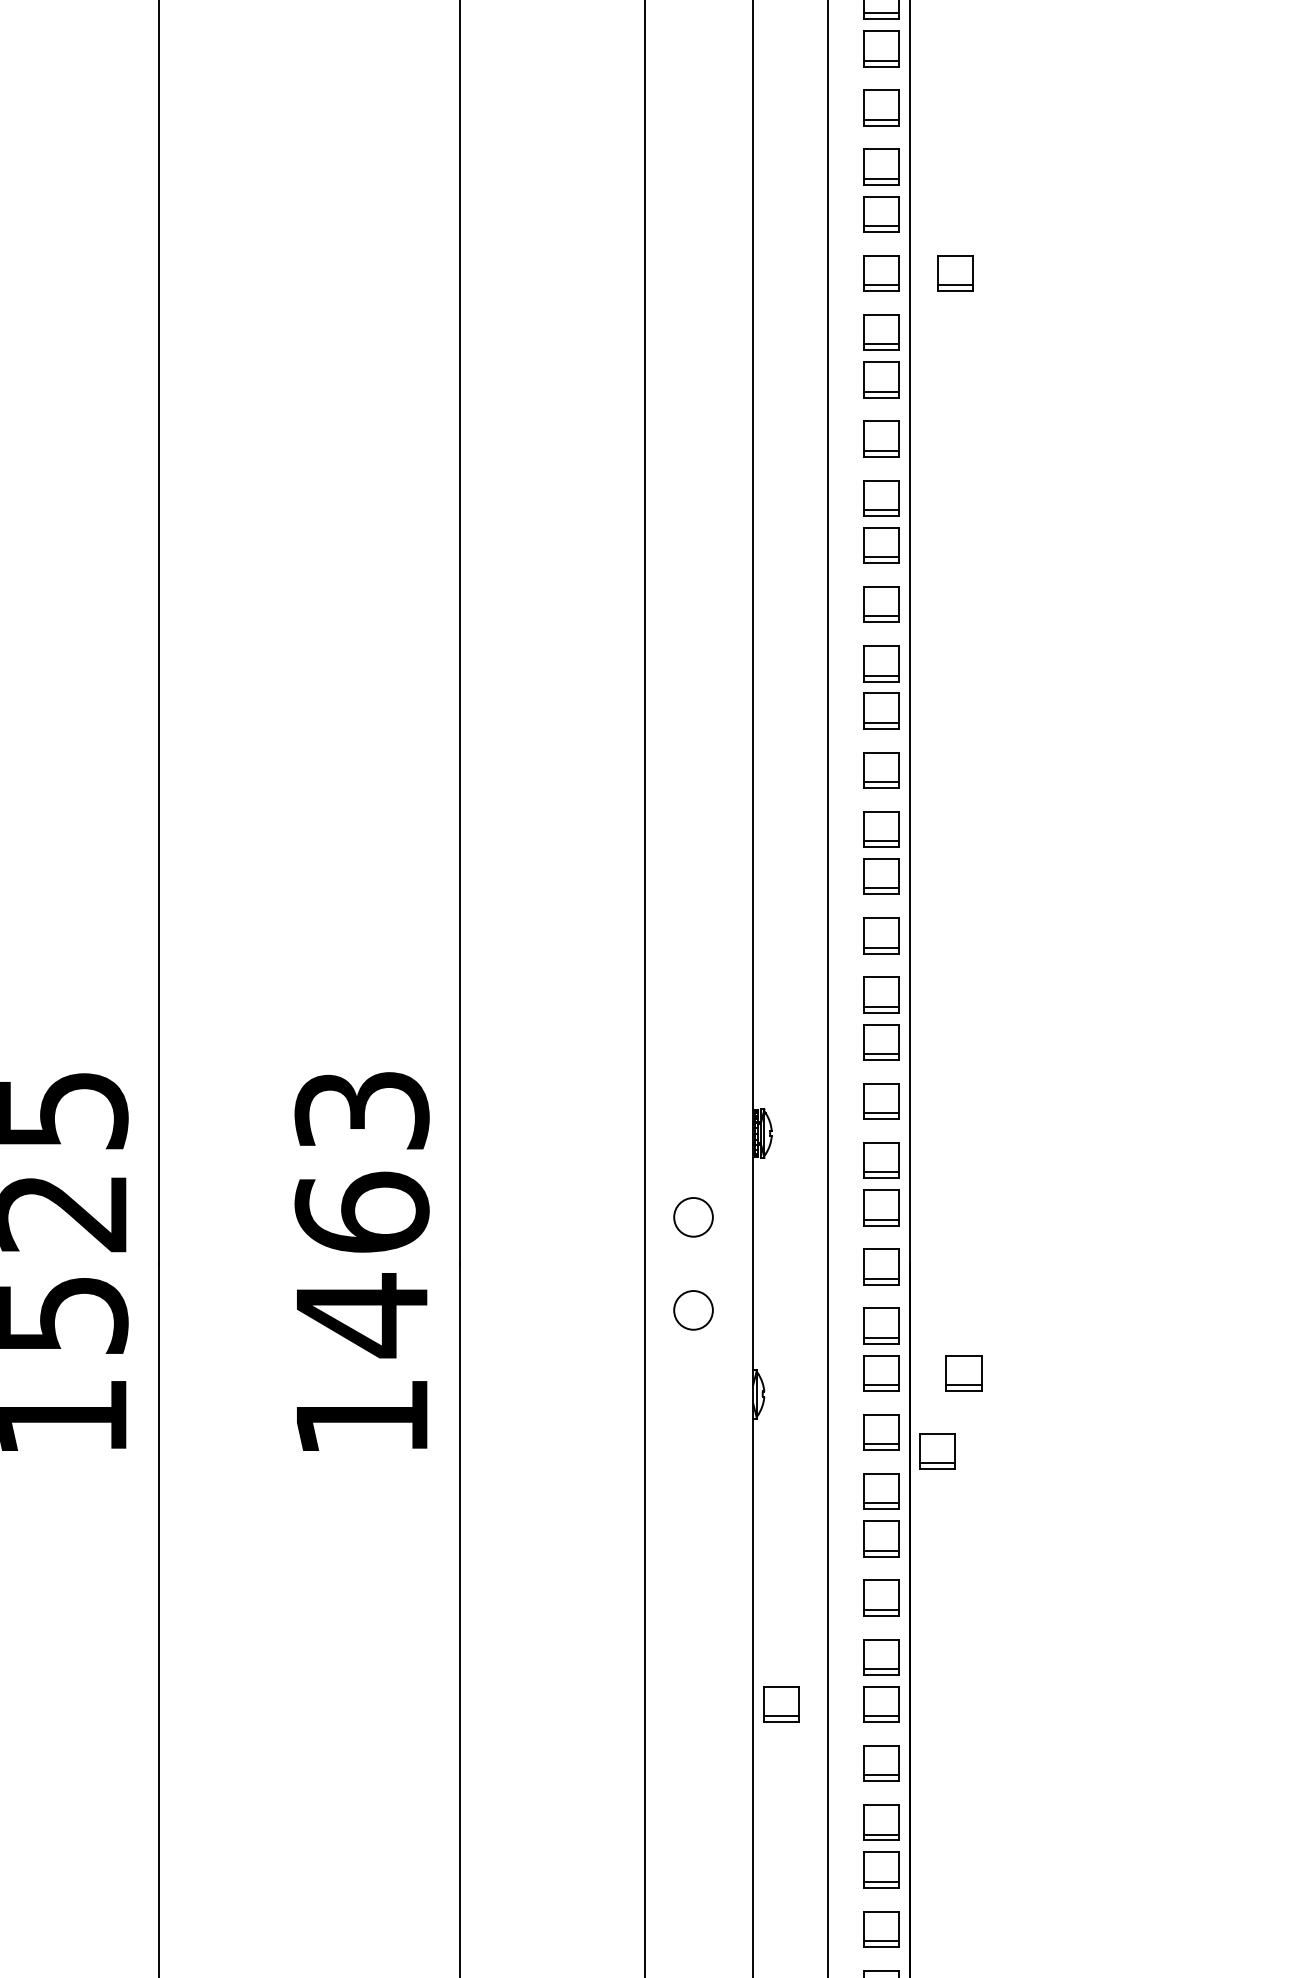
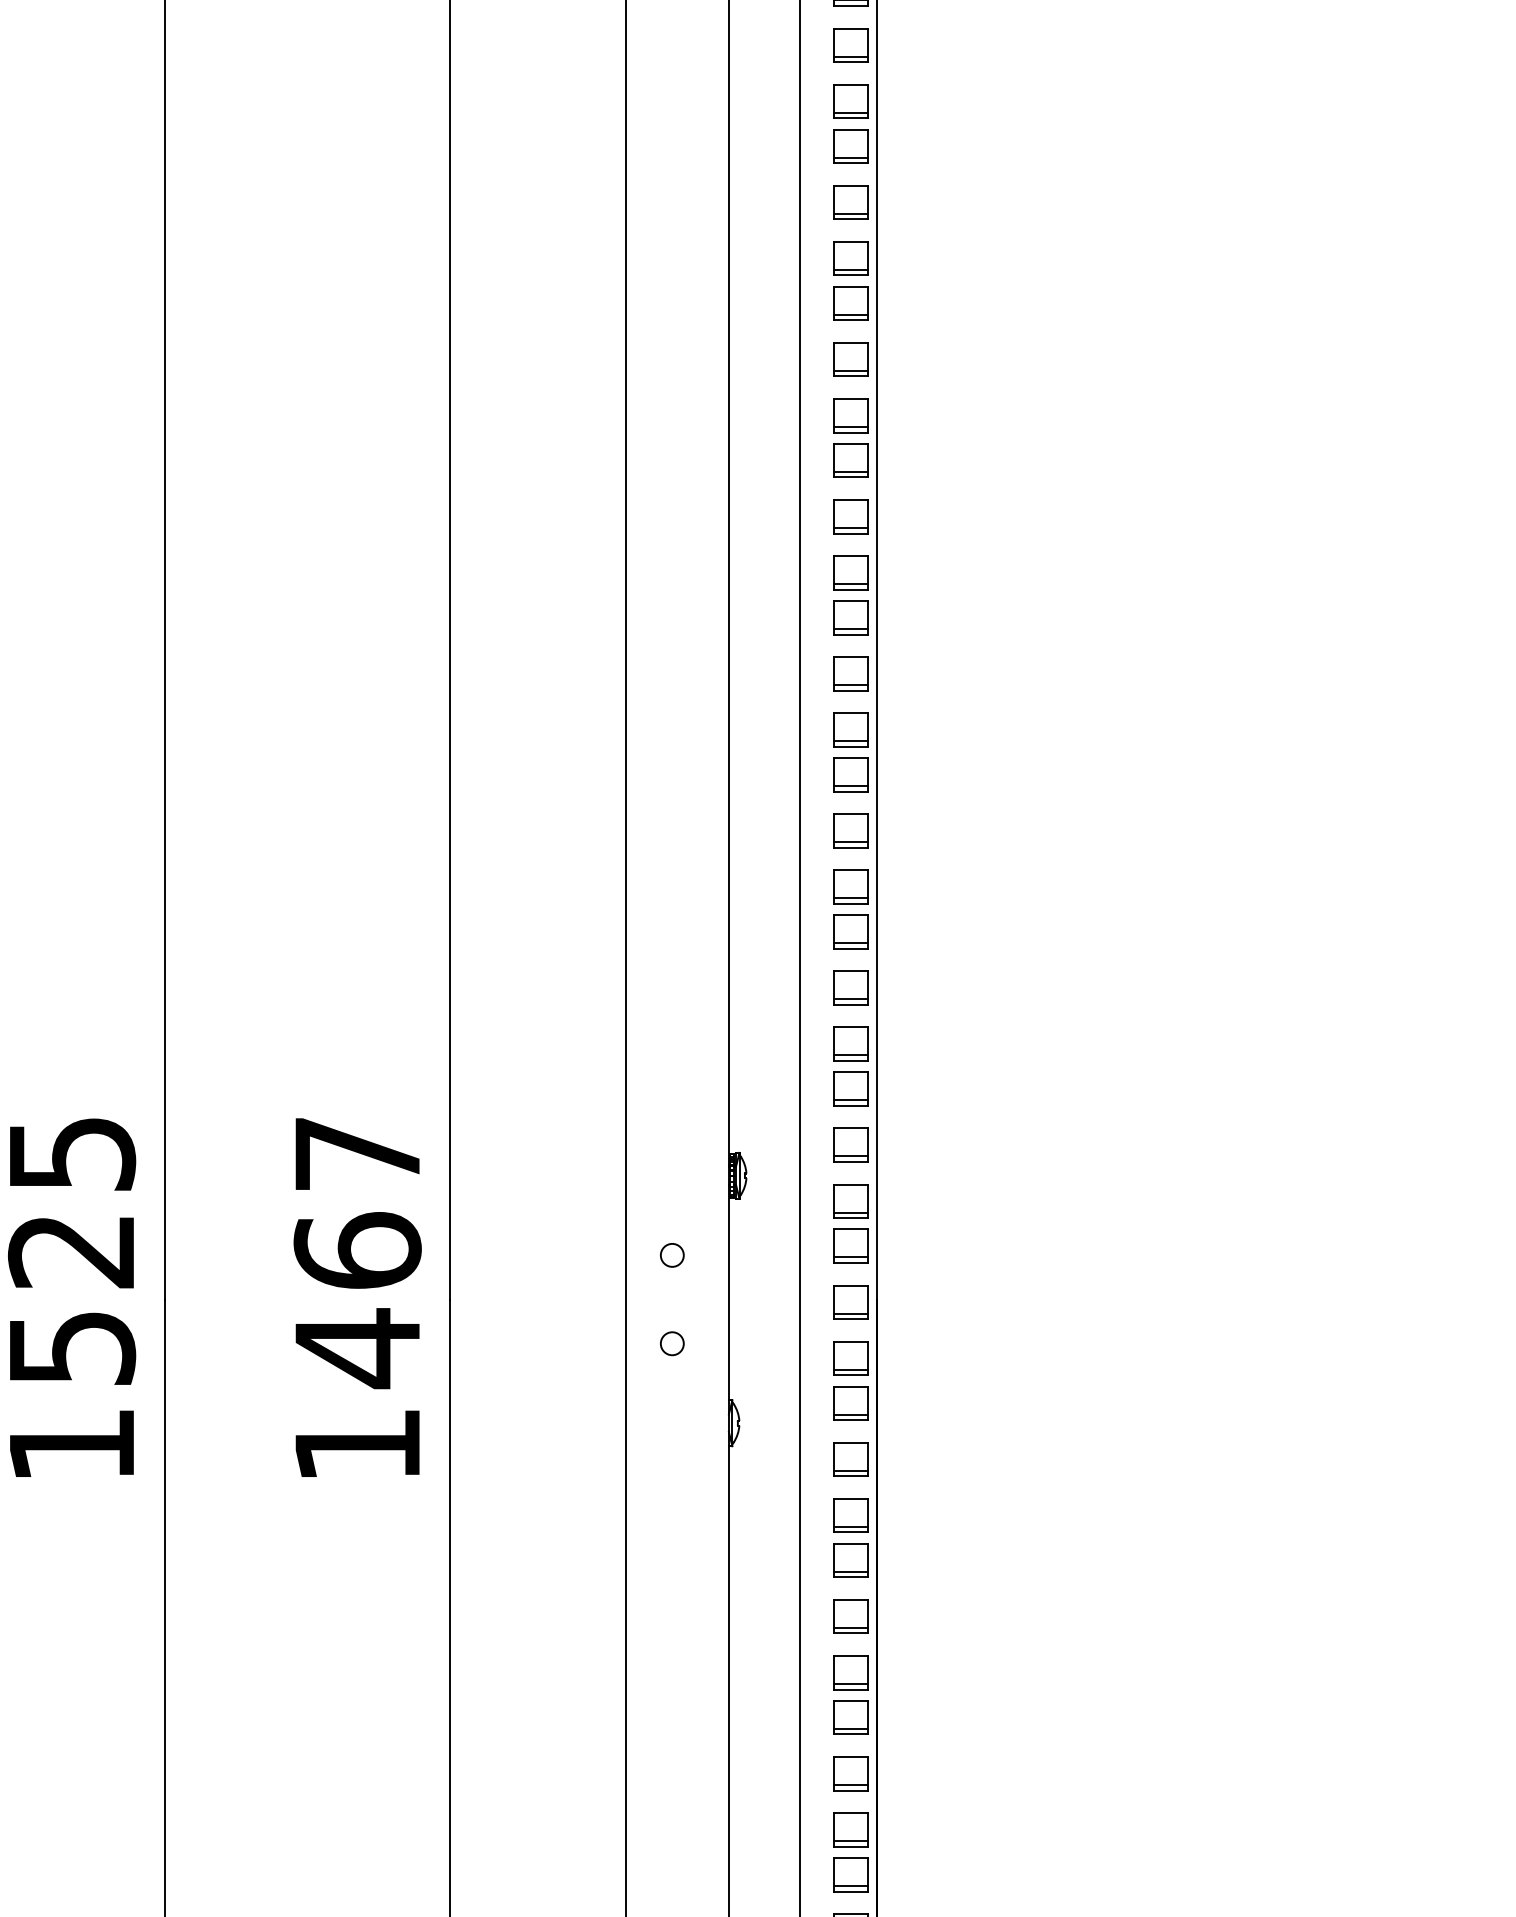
part: (955, 273) -> (920, 359), removed
text: (361, 1110) -> (357, 1153), 1463 -> 1467
circle: (693, 1217) -> (672, 1255), size x0.62
circle: (693, 1310) -> (672, 1343), size x0.62
part: (963, 1373) -> (928, 1403), removed
part: (937, 1451) -> (903, 1477), removed
part: (781, 1704) -> (755, 1717), removed

